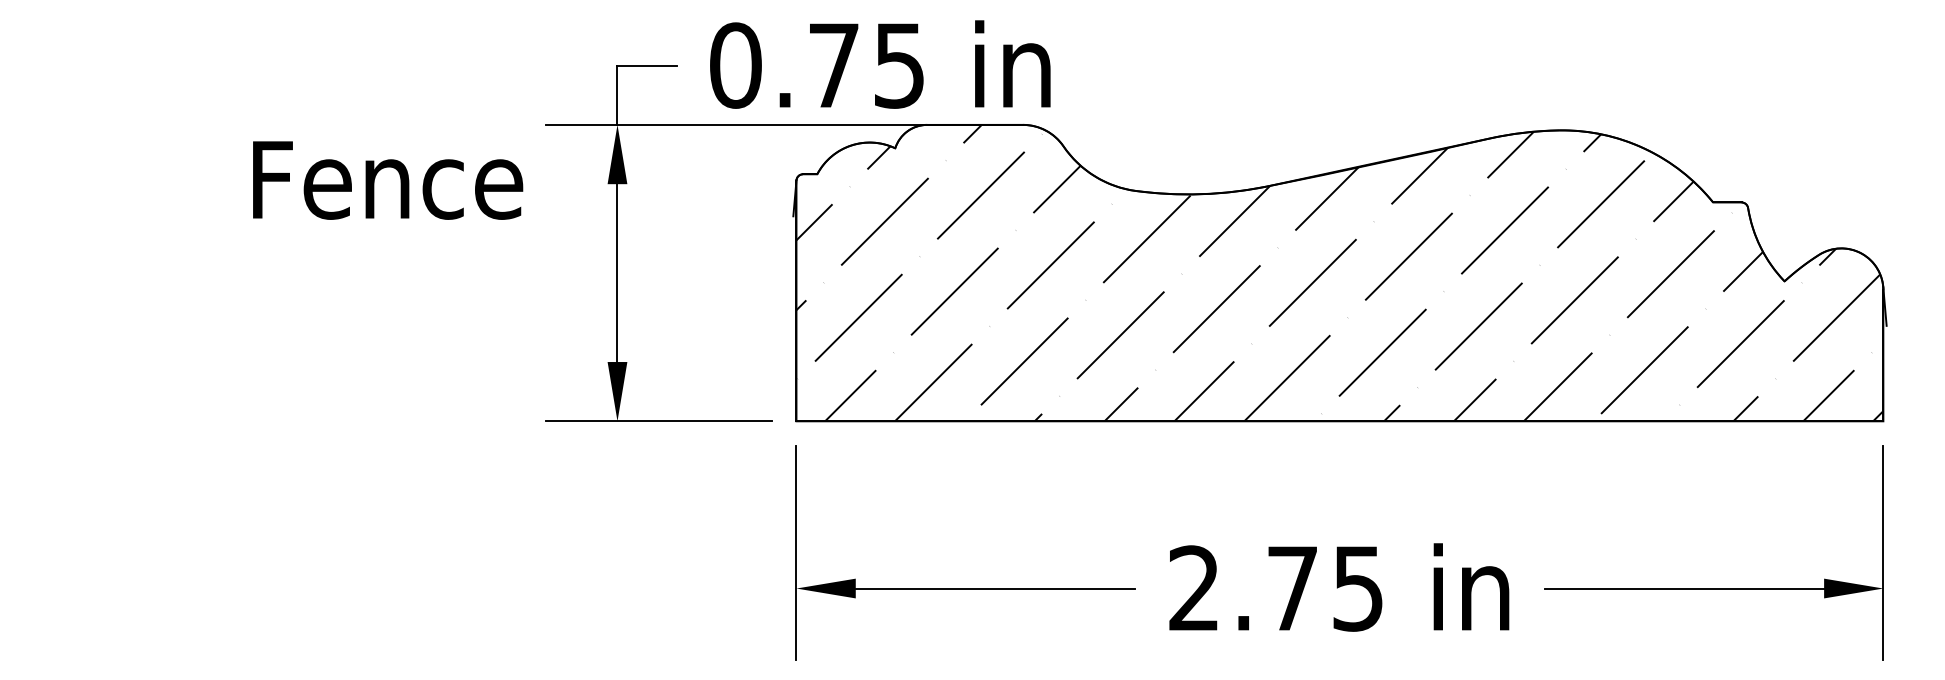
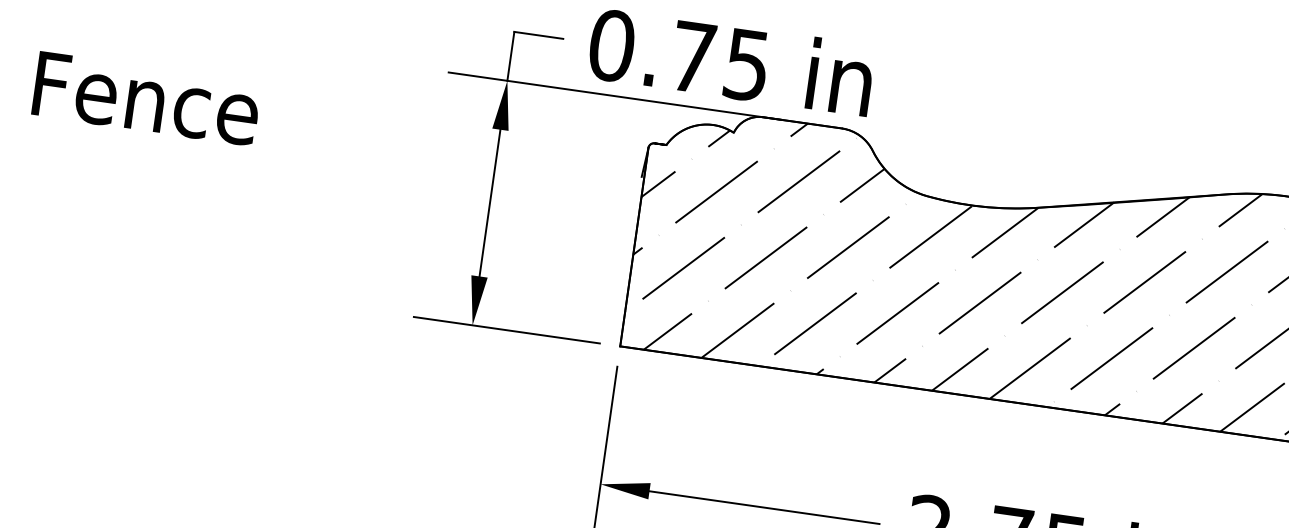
text: (388, 180) -> (147, 99), moved

